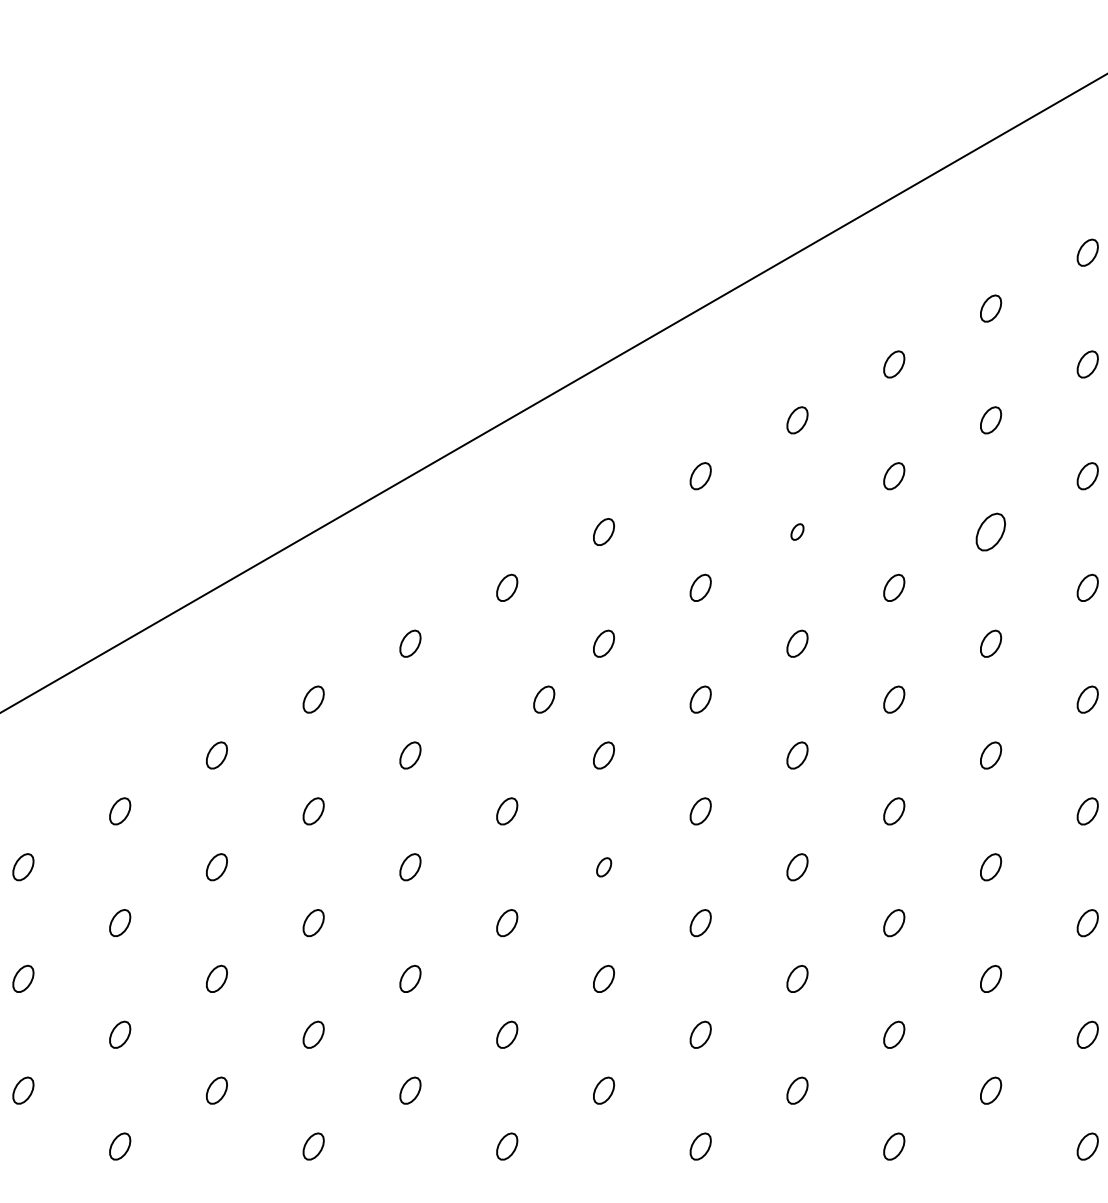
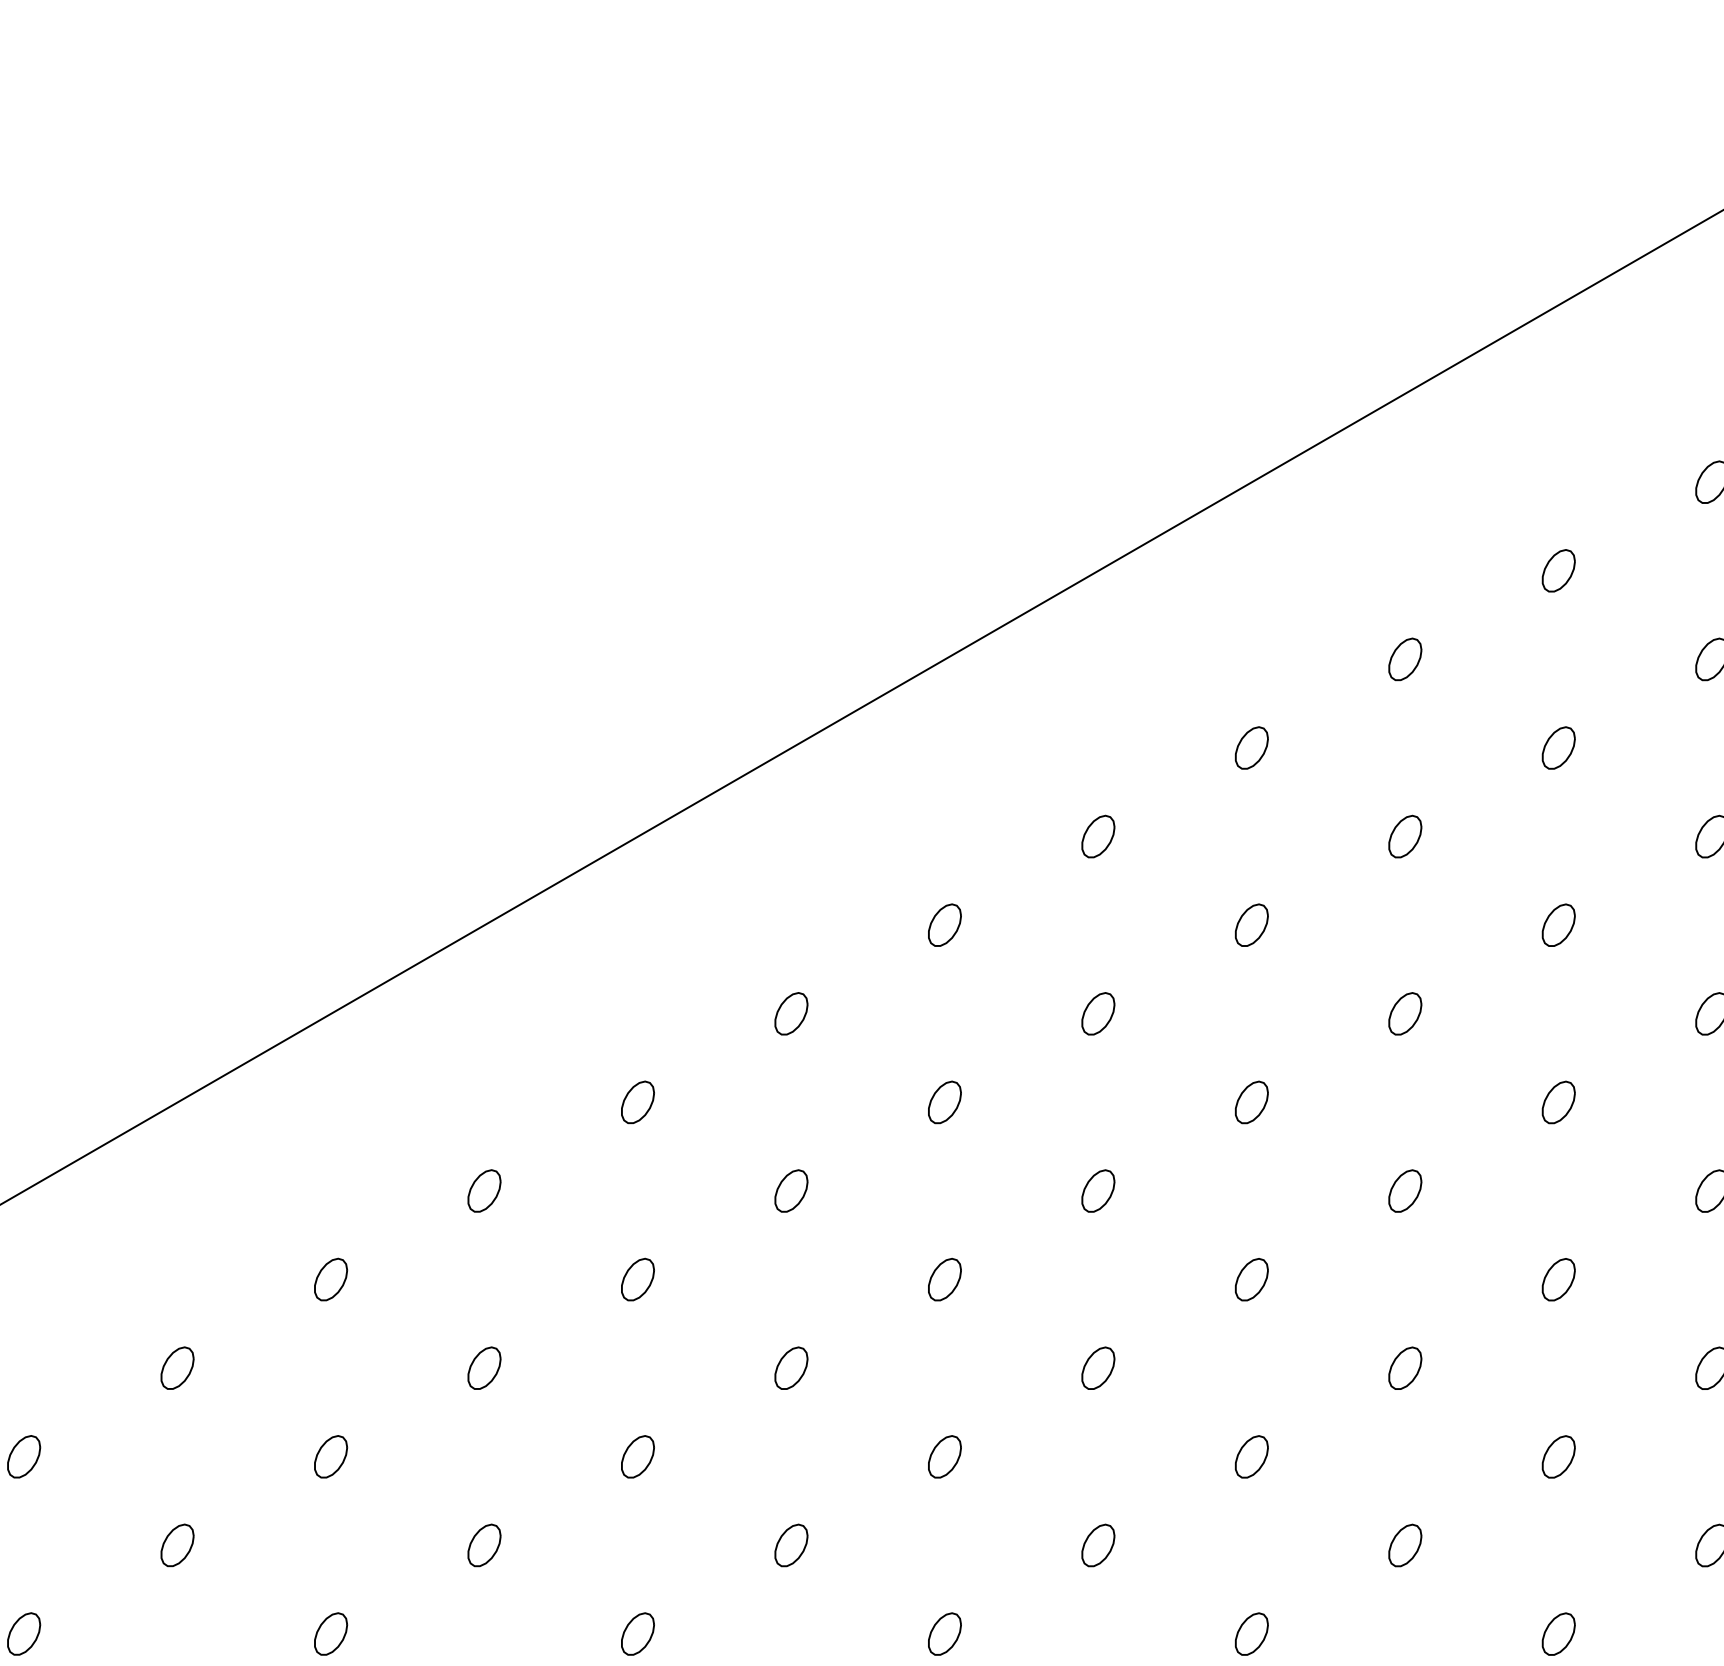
part: (797, 531) -> (1251, 924), size x1.67
part: (991, 531) -> (1559, 924), size x0.71
part: (544, 699) -> (791, 1190), moved
part: (604, 867) -> (945, 1457), size x1.43

